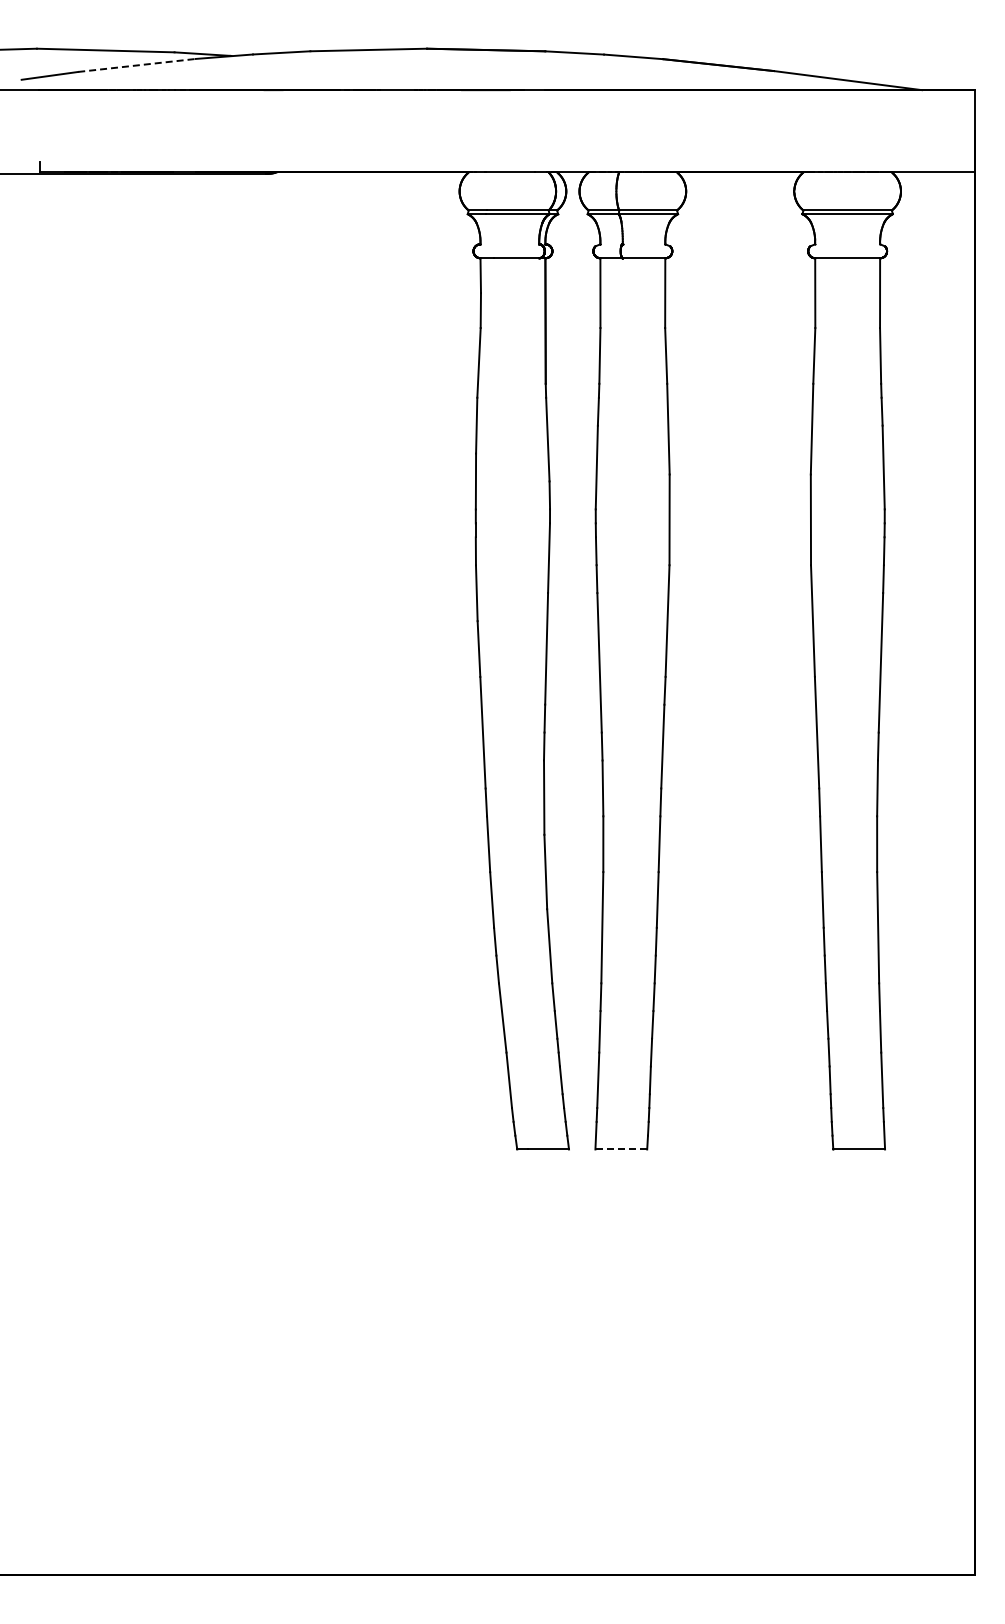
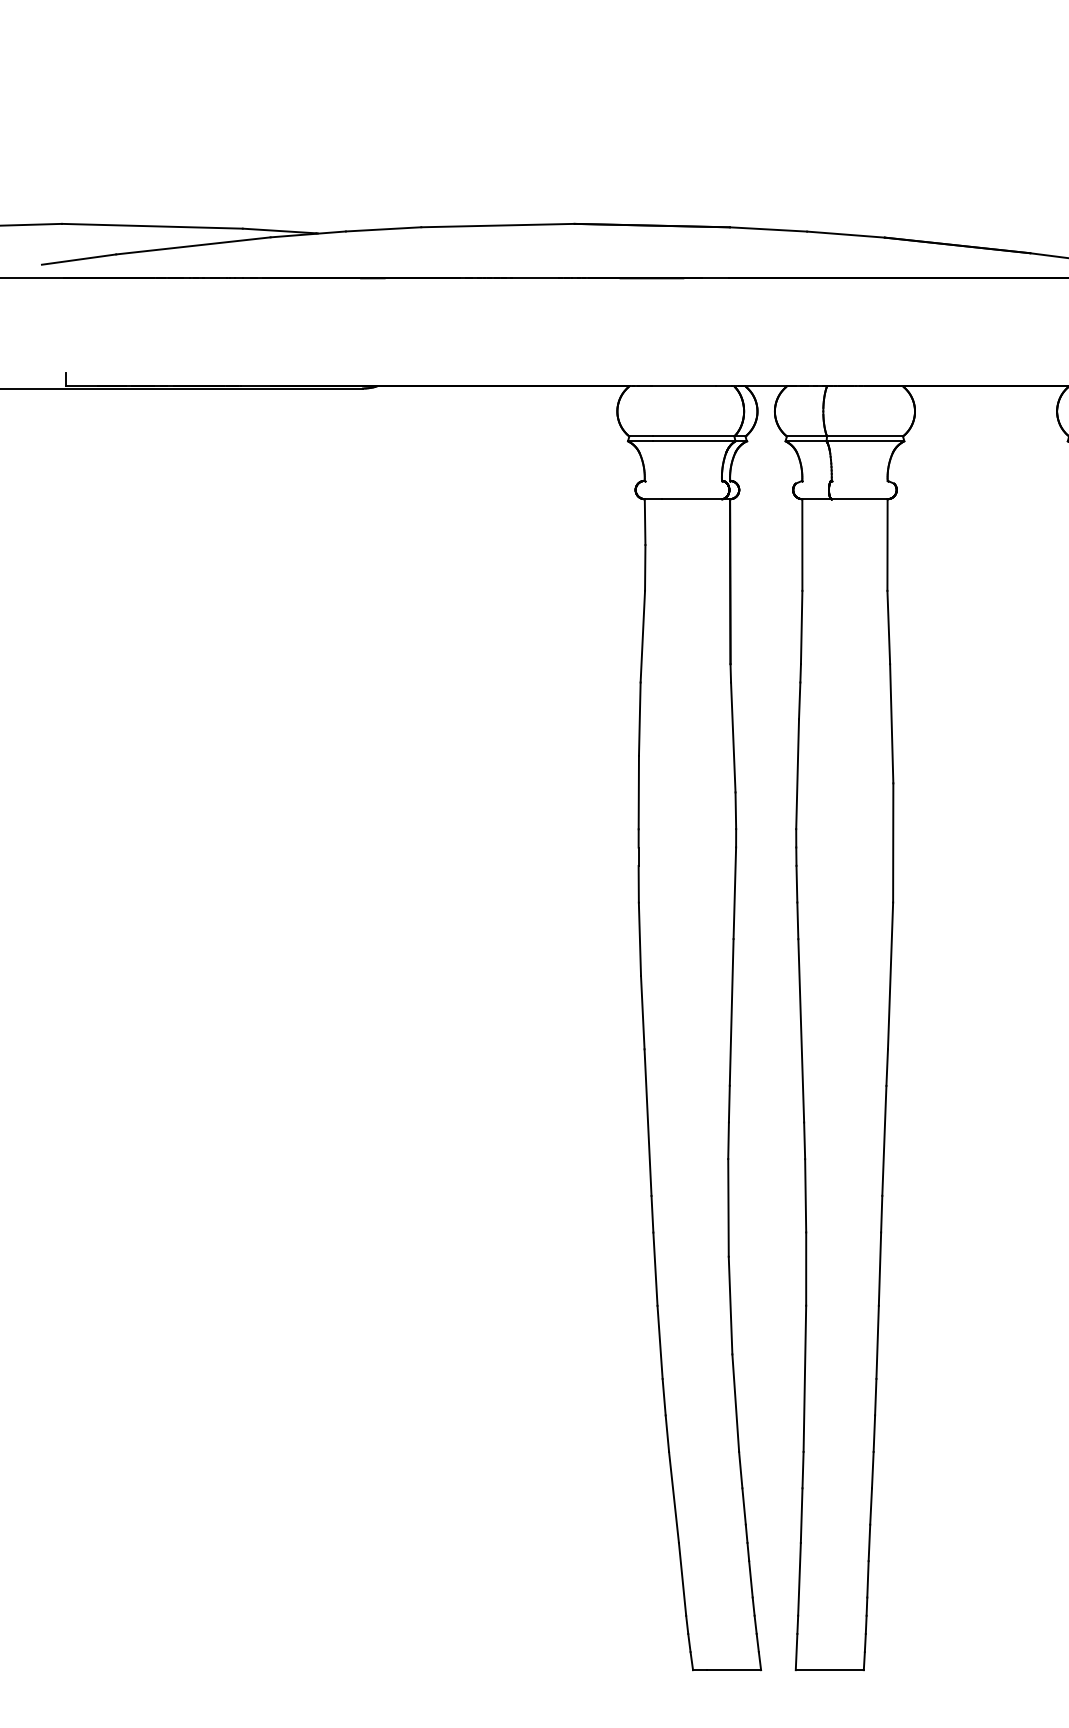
line: (137, 65) -> (194, 245), dashed -> solid
line: (621, 1149) -> (830, 1670), dashed -> solid

